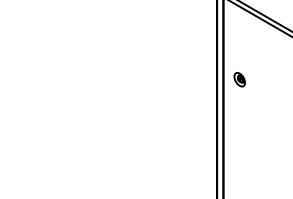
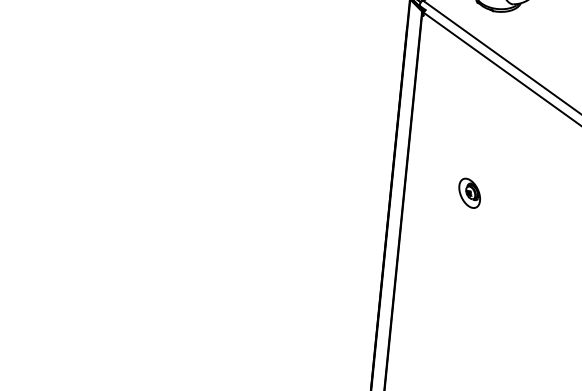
part: (239, 79) -> (469, 192), moved

